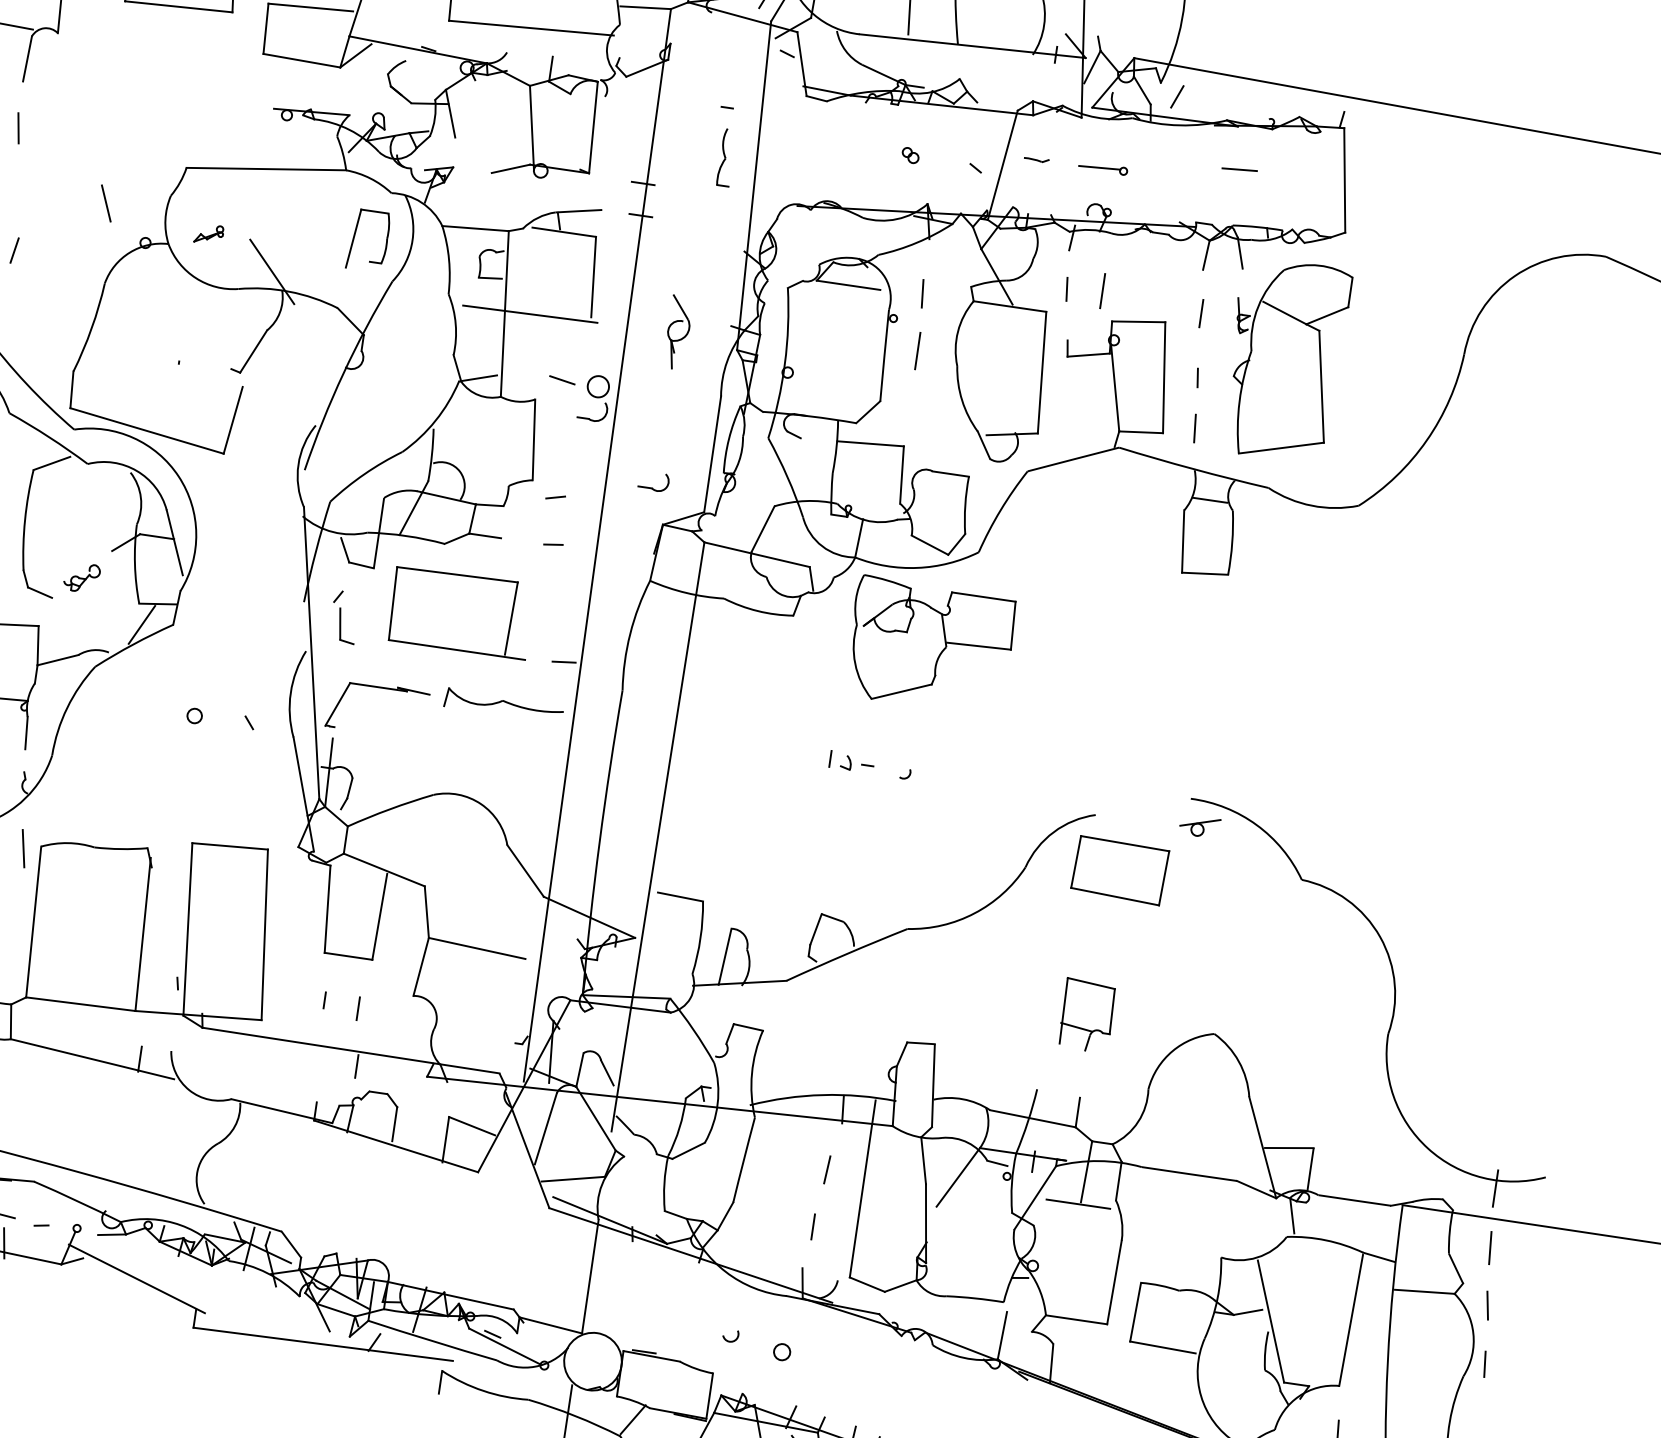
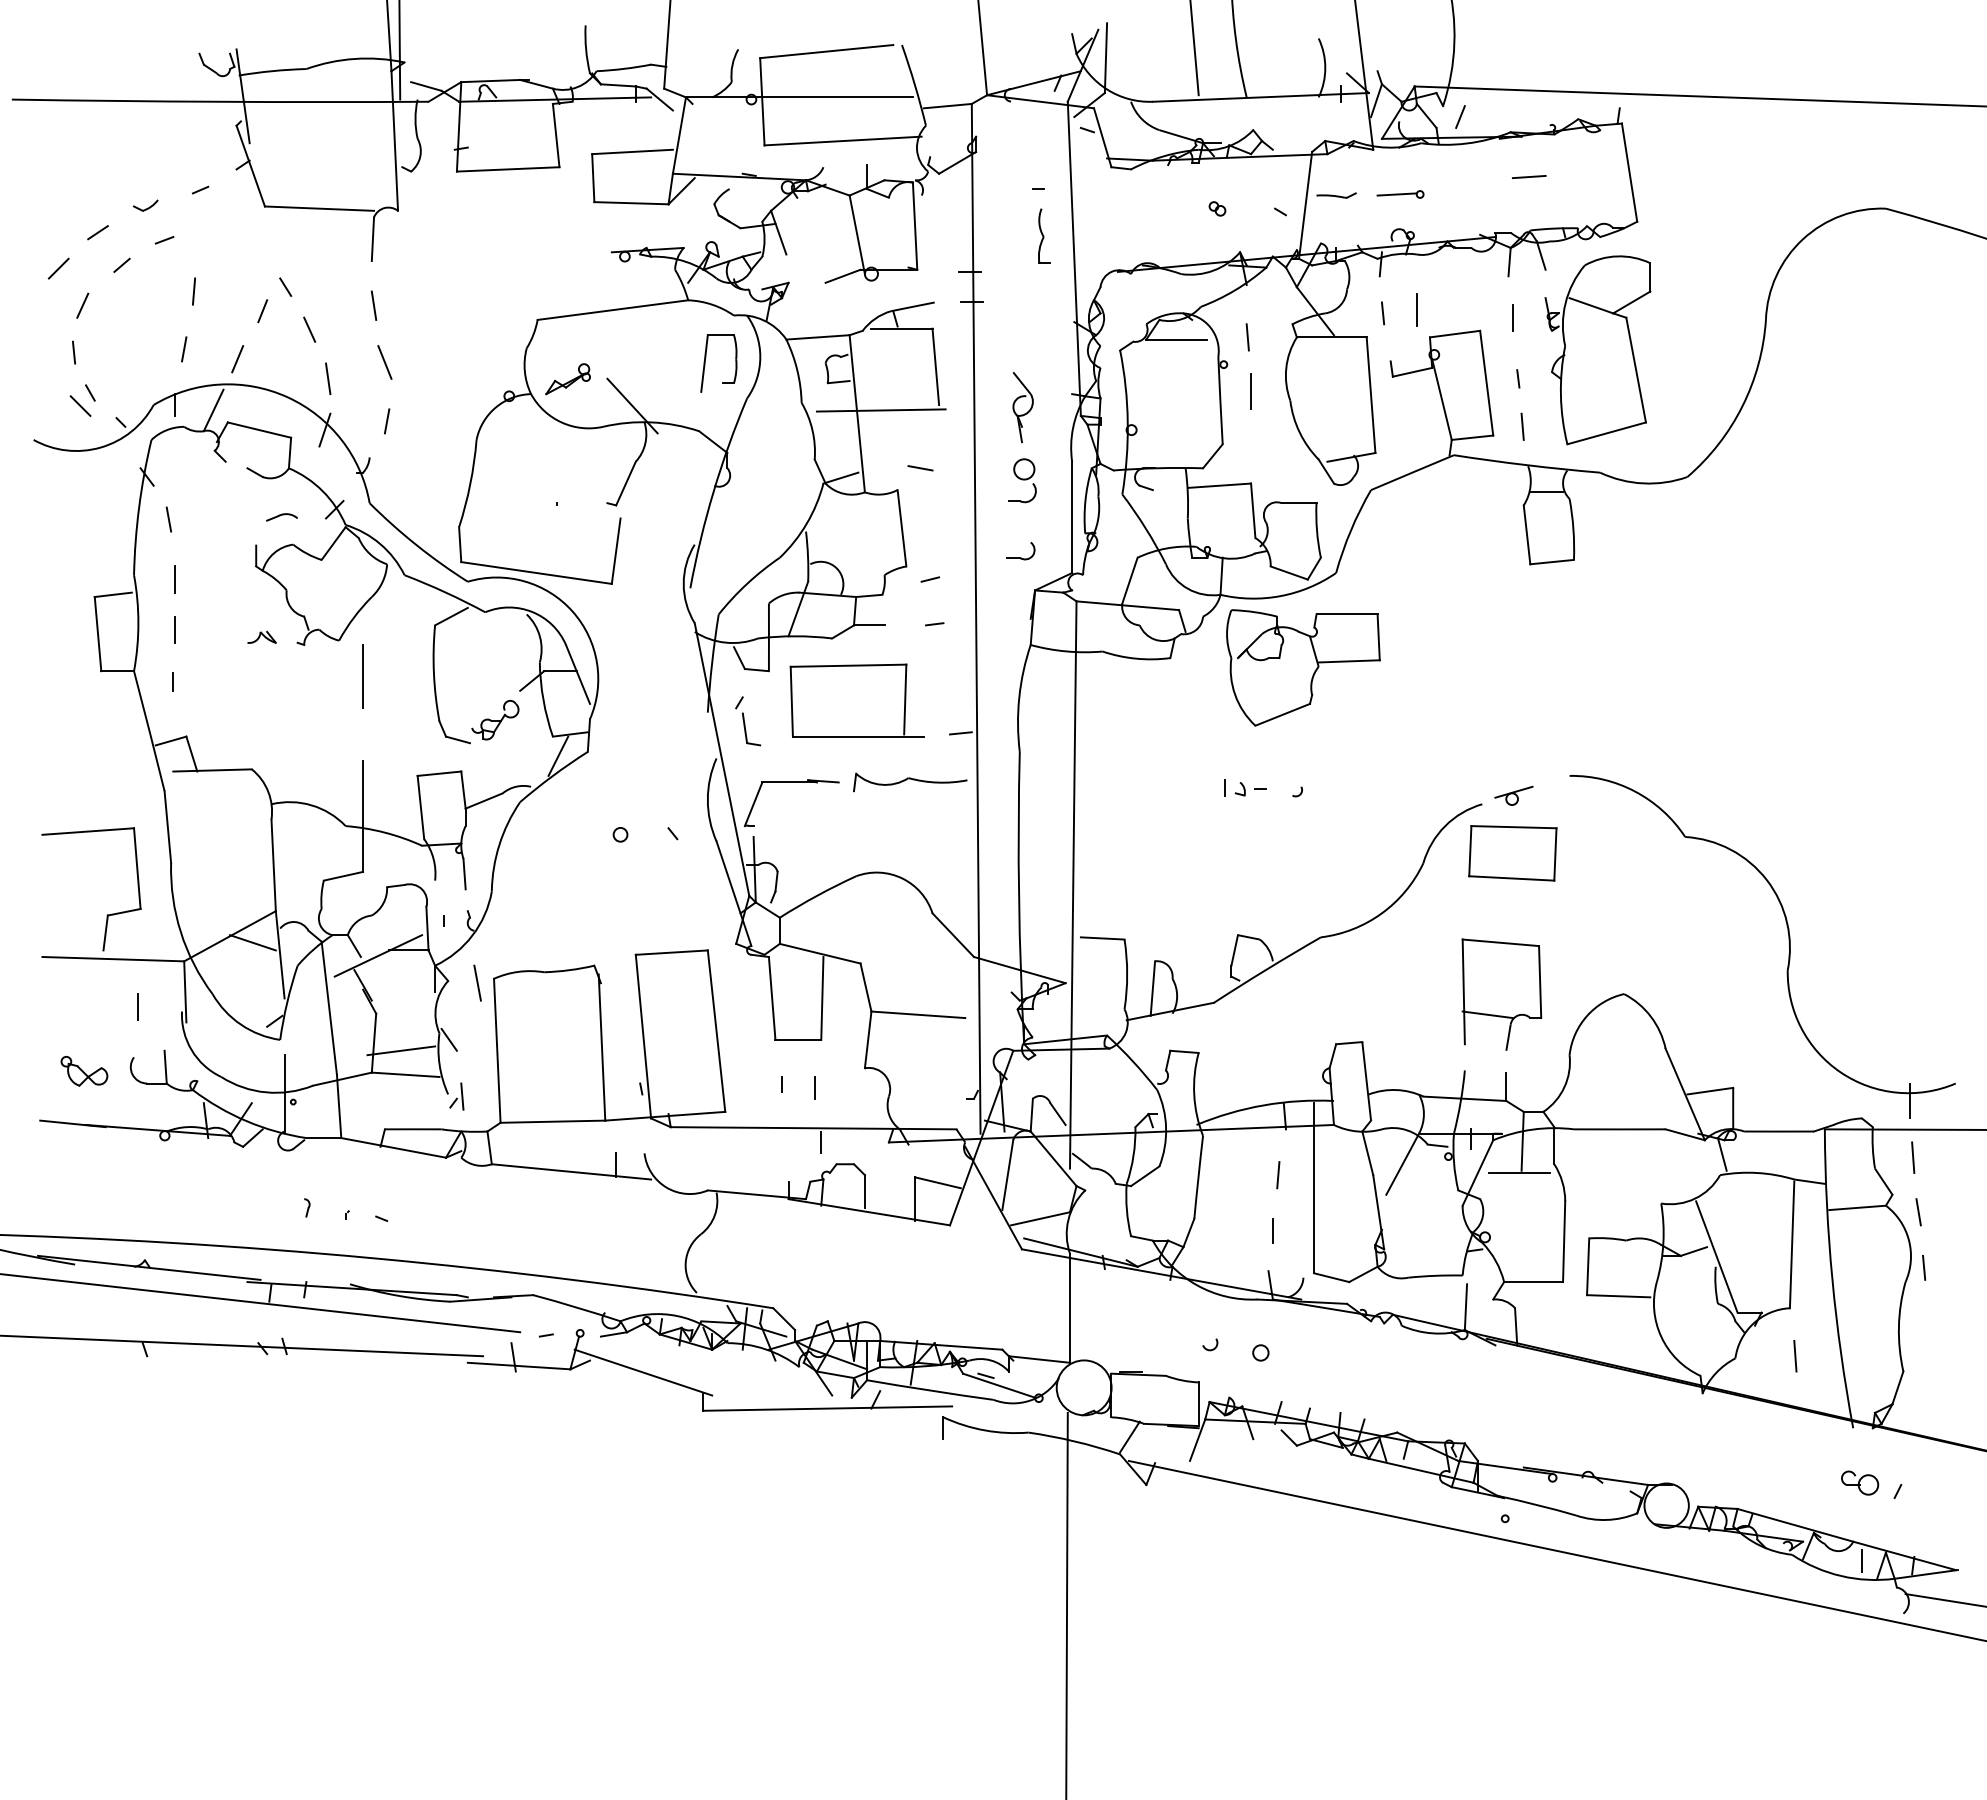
part: (1036, 159) -> (1336, 195), size x1.67
line: (105, 203) -> (384, 362), moved
part: (208, 234) -> (567, 379), size x1.67
part: (594, 398) -> (1022, 480), moved
part: (82, 577) -> (495, 719), size x1.43
part: (1199, 826) -> (1513, 795), moved
part: (1086, 1015) -> (1501, 994), size x1.67

